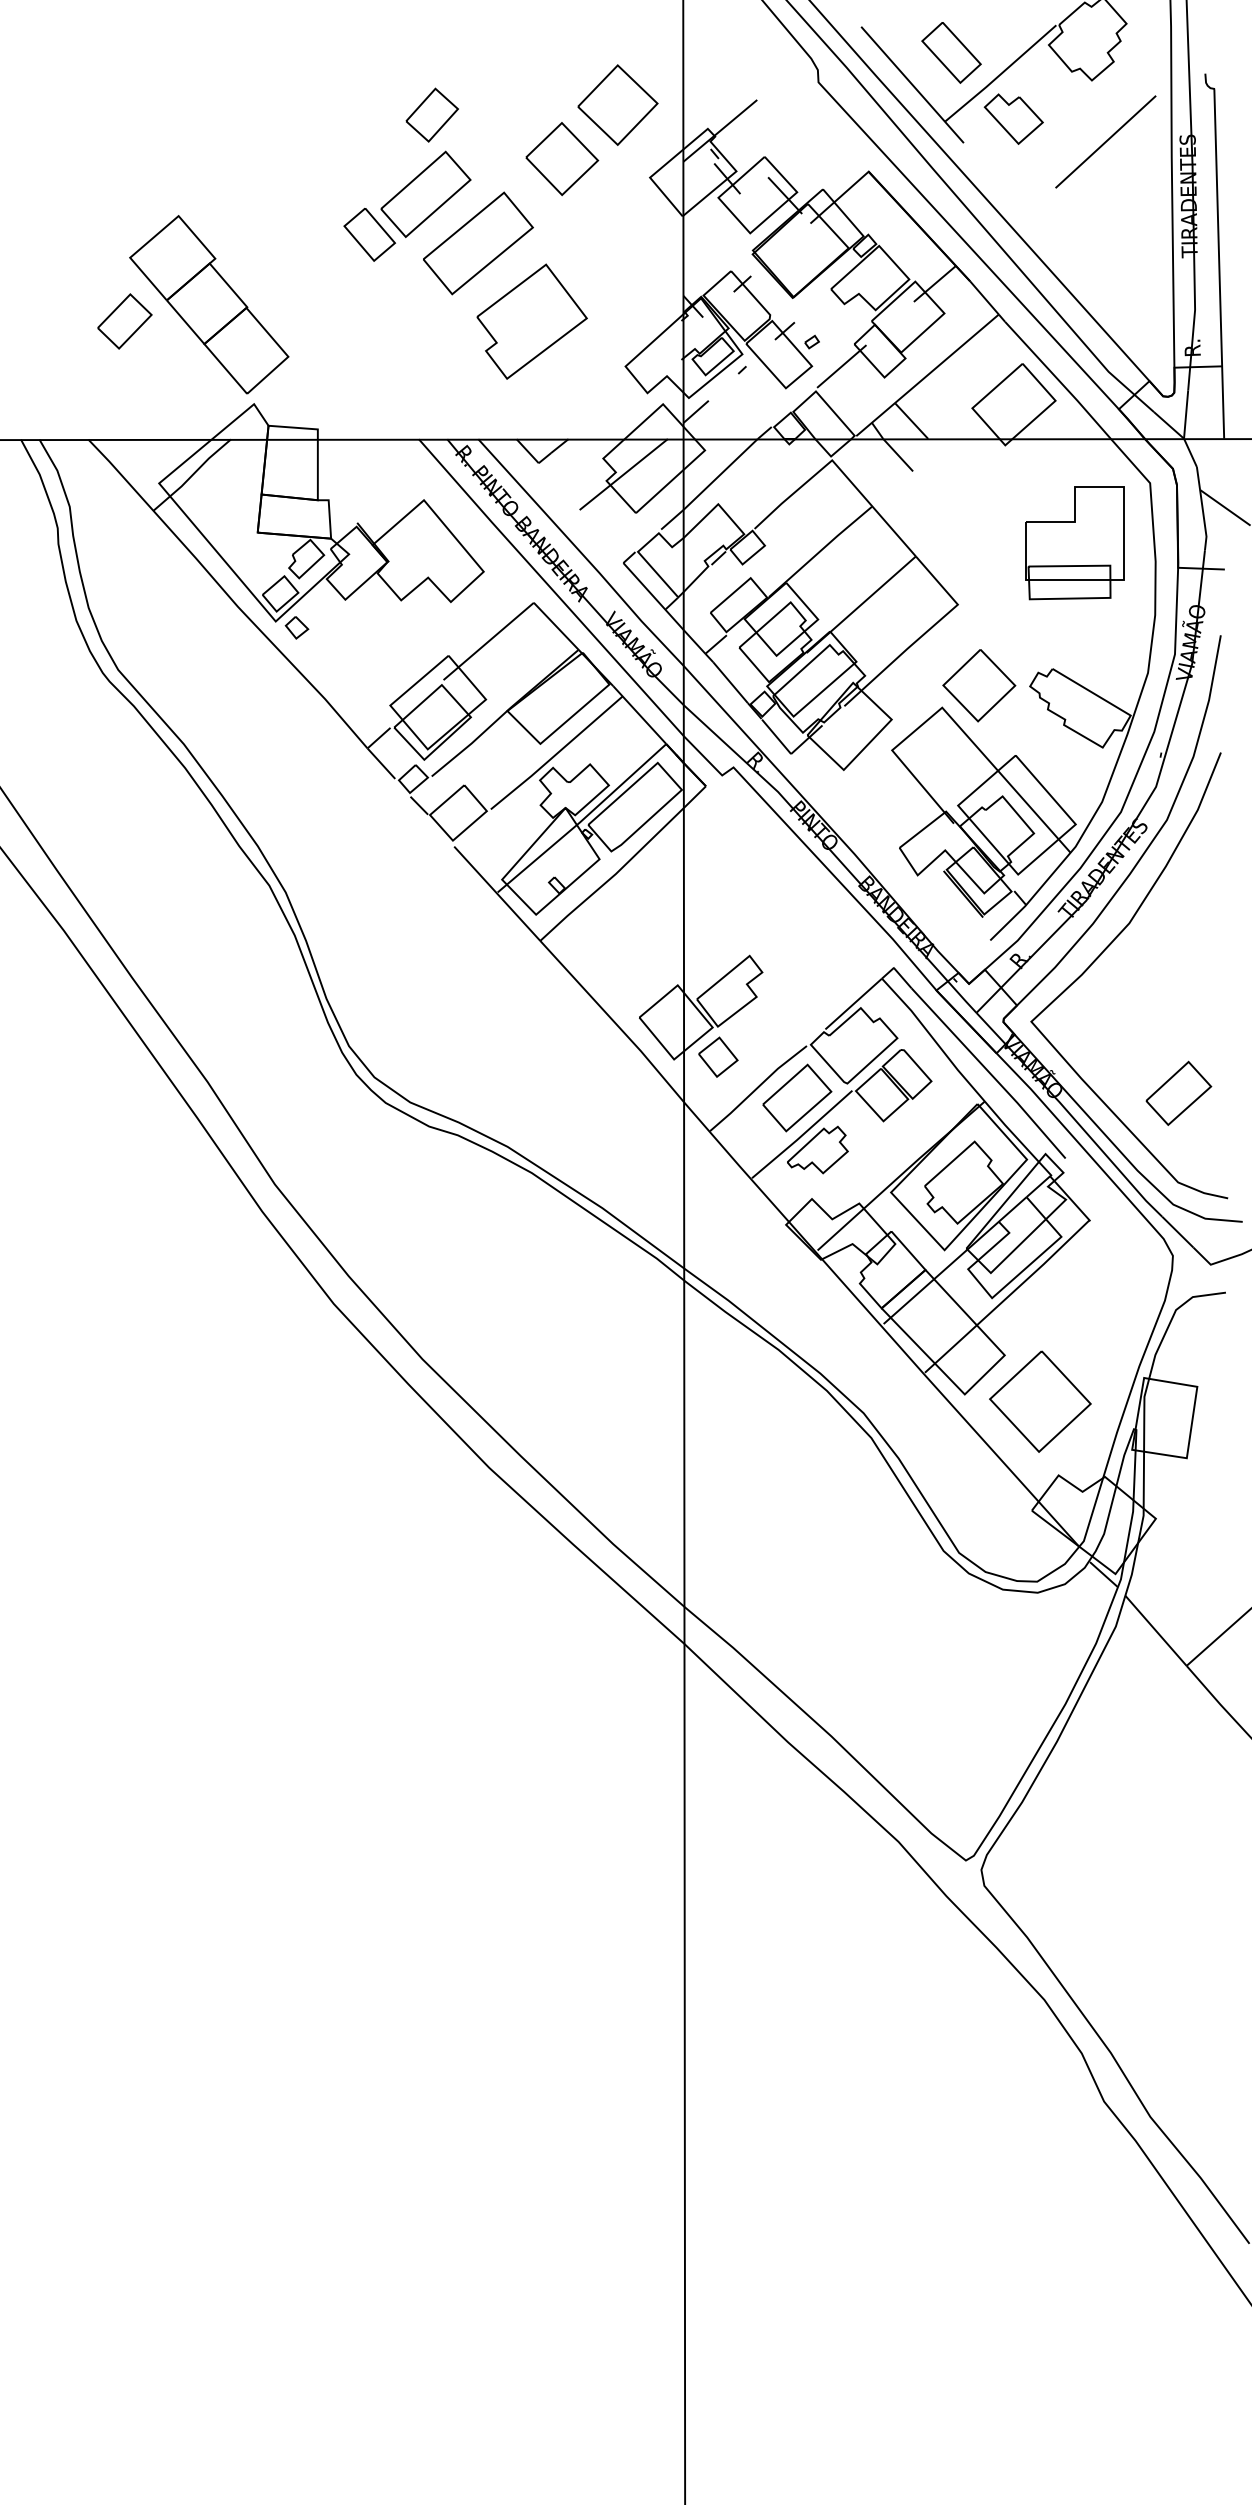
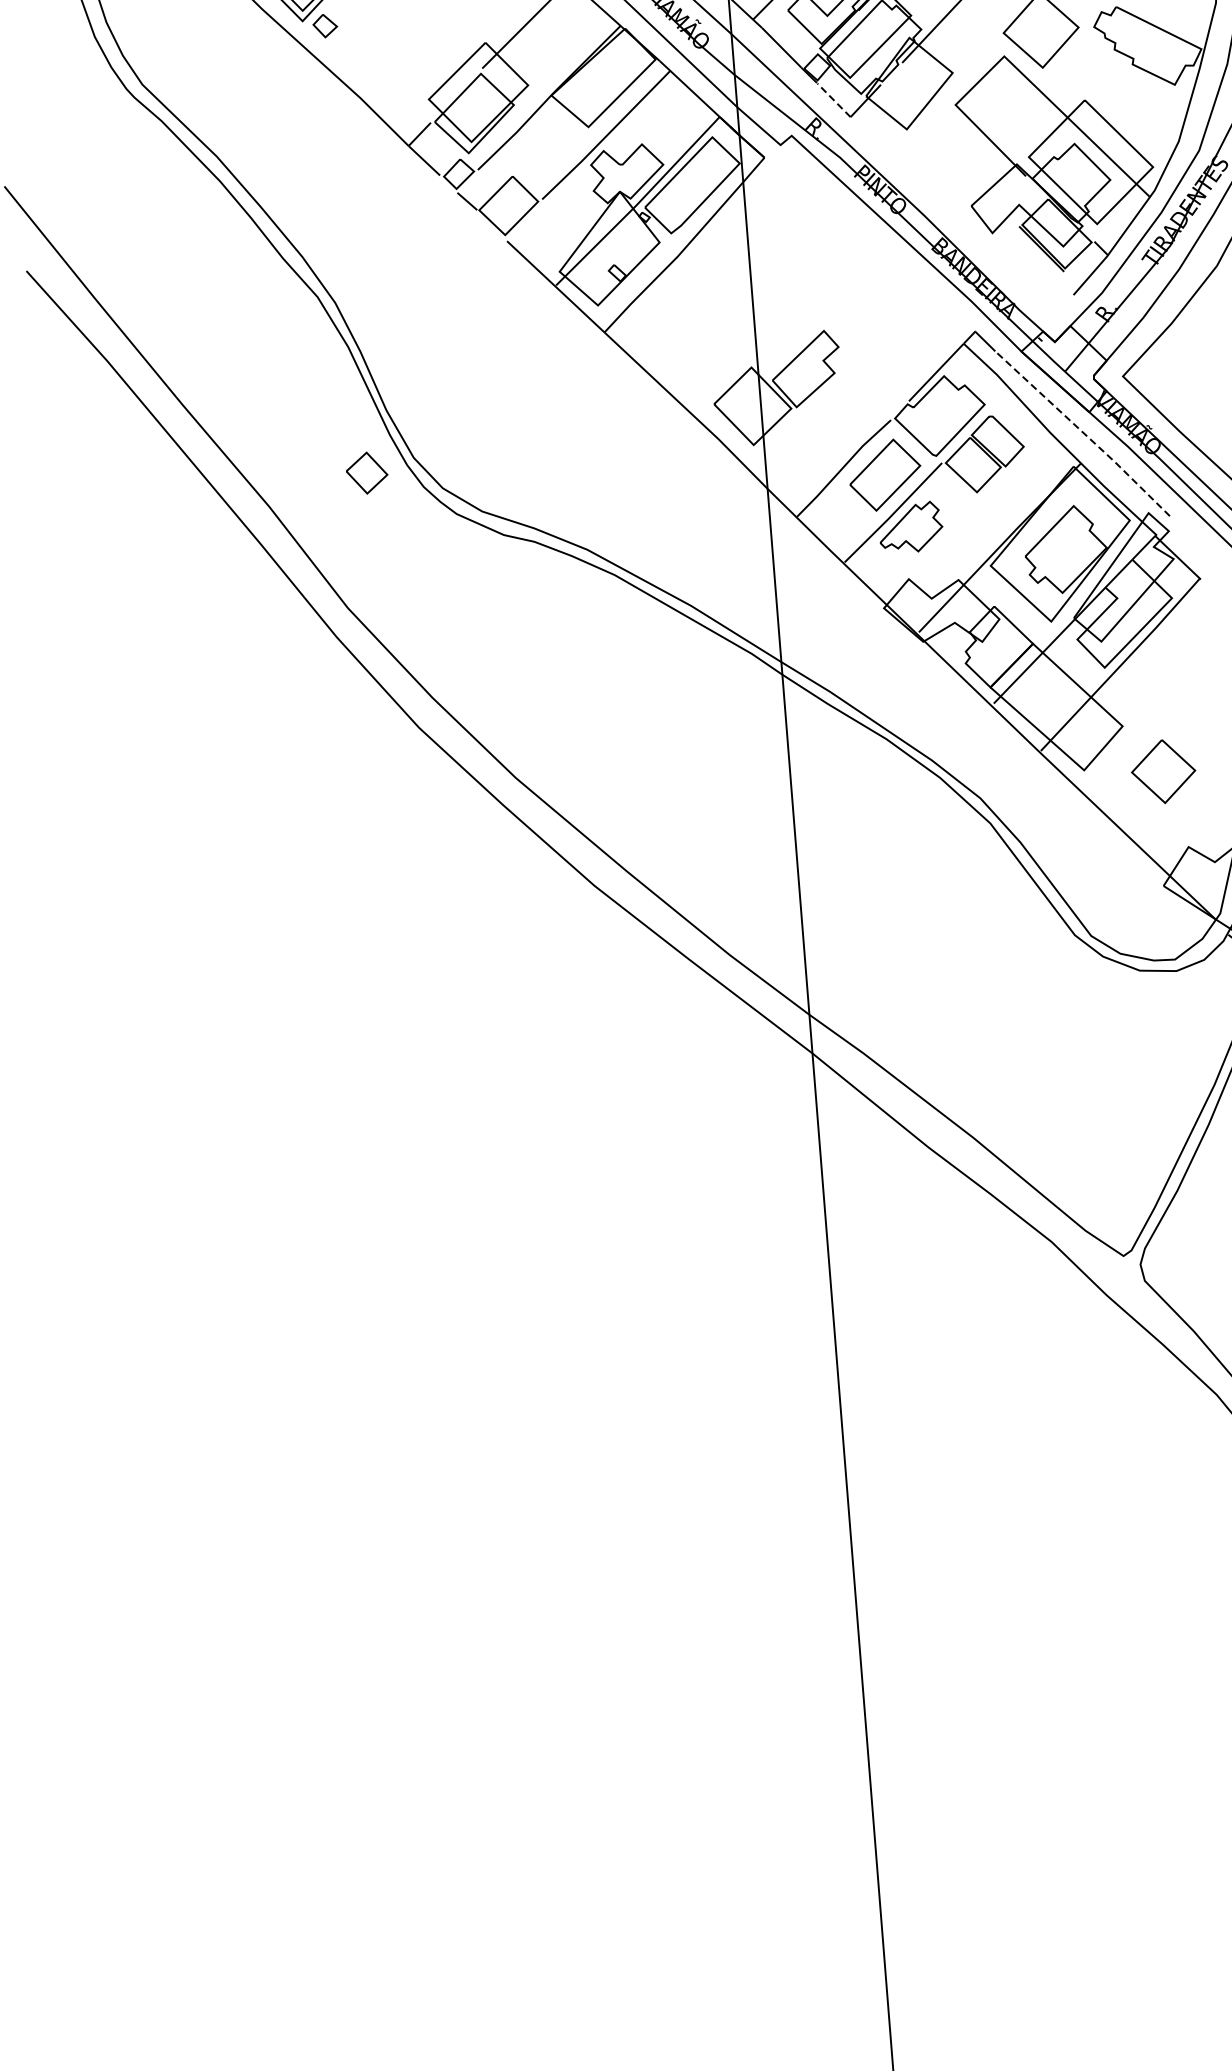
line: (776, 736) -> (833, 100), solid -> dashed
part: (718, 1056) -> (367, 472), moved
line: (989, 1072) -> (1083, 432), solid -> dashed
part: (1040, 1401) -> (1163, 771), size x0.6

